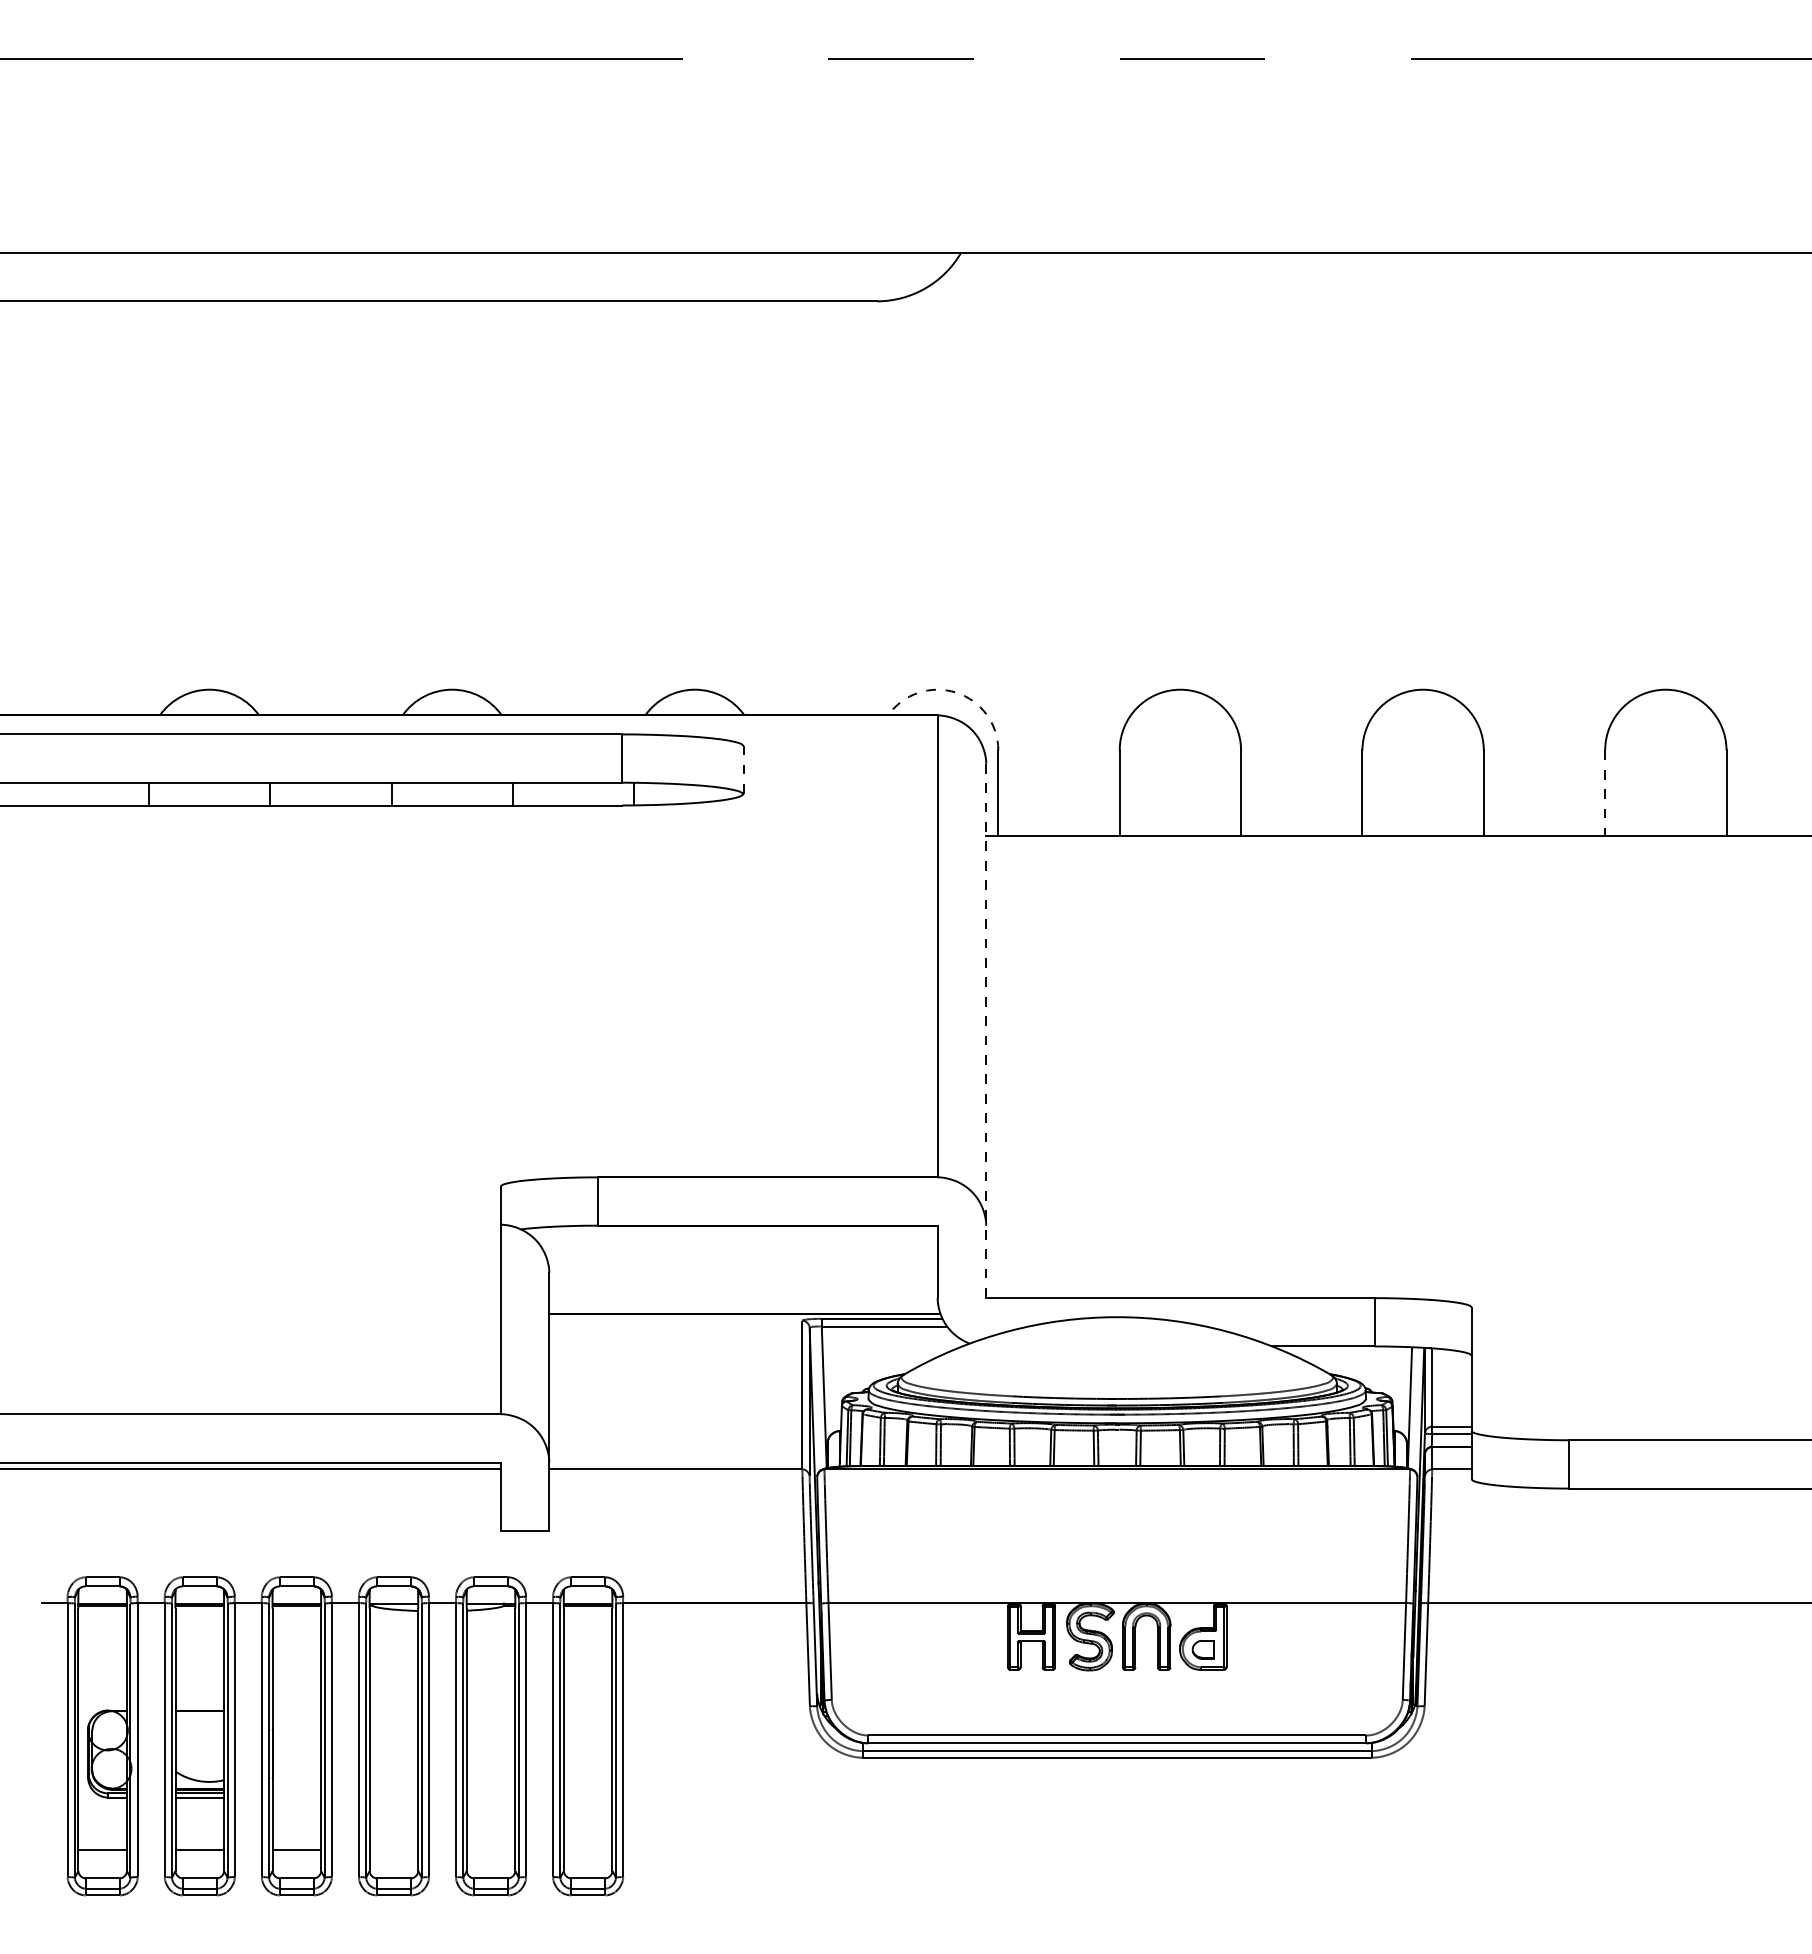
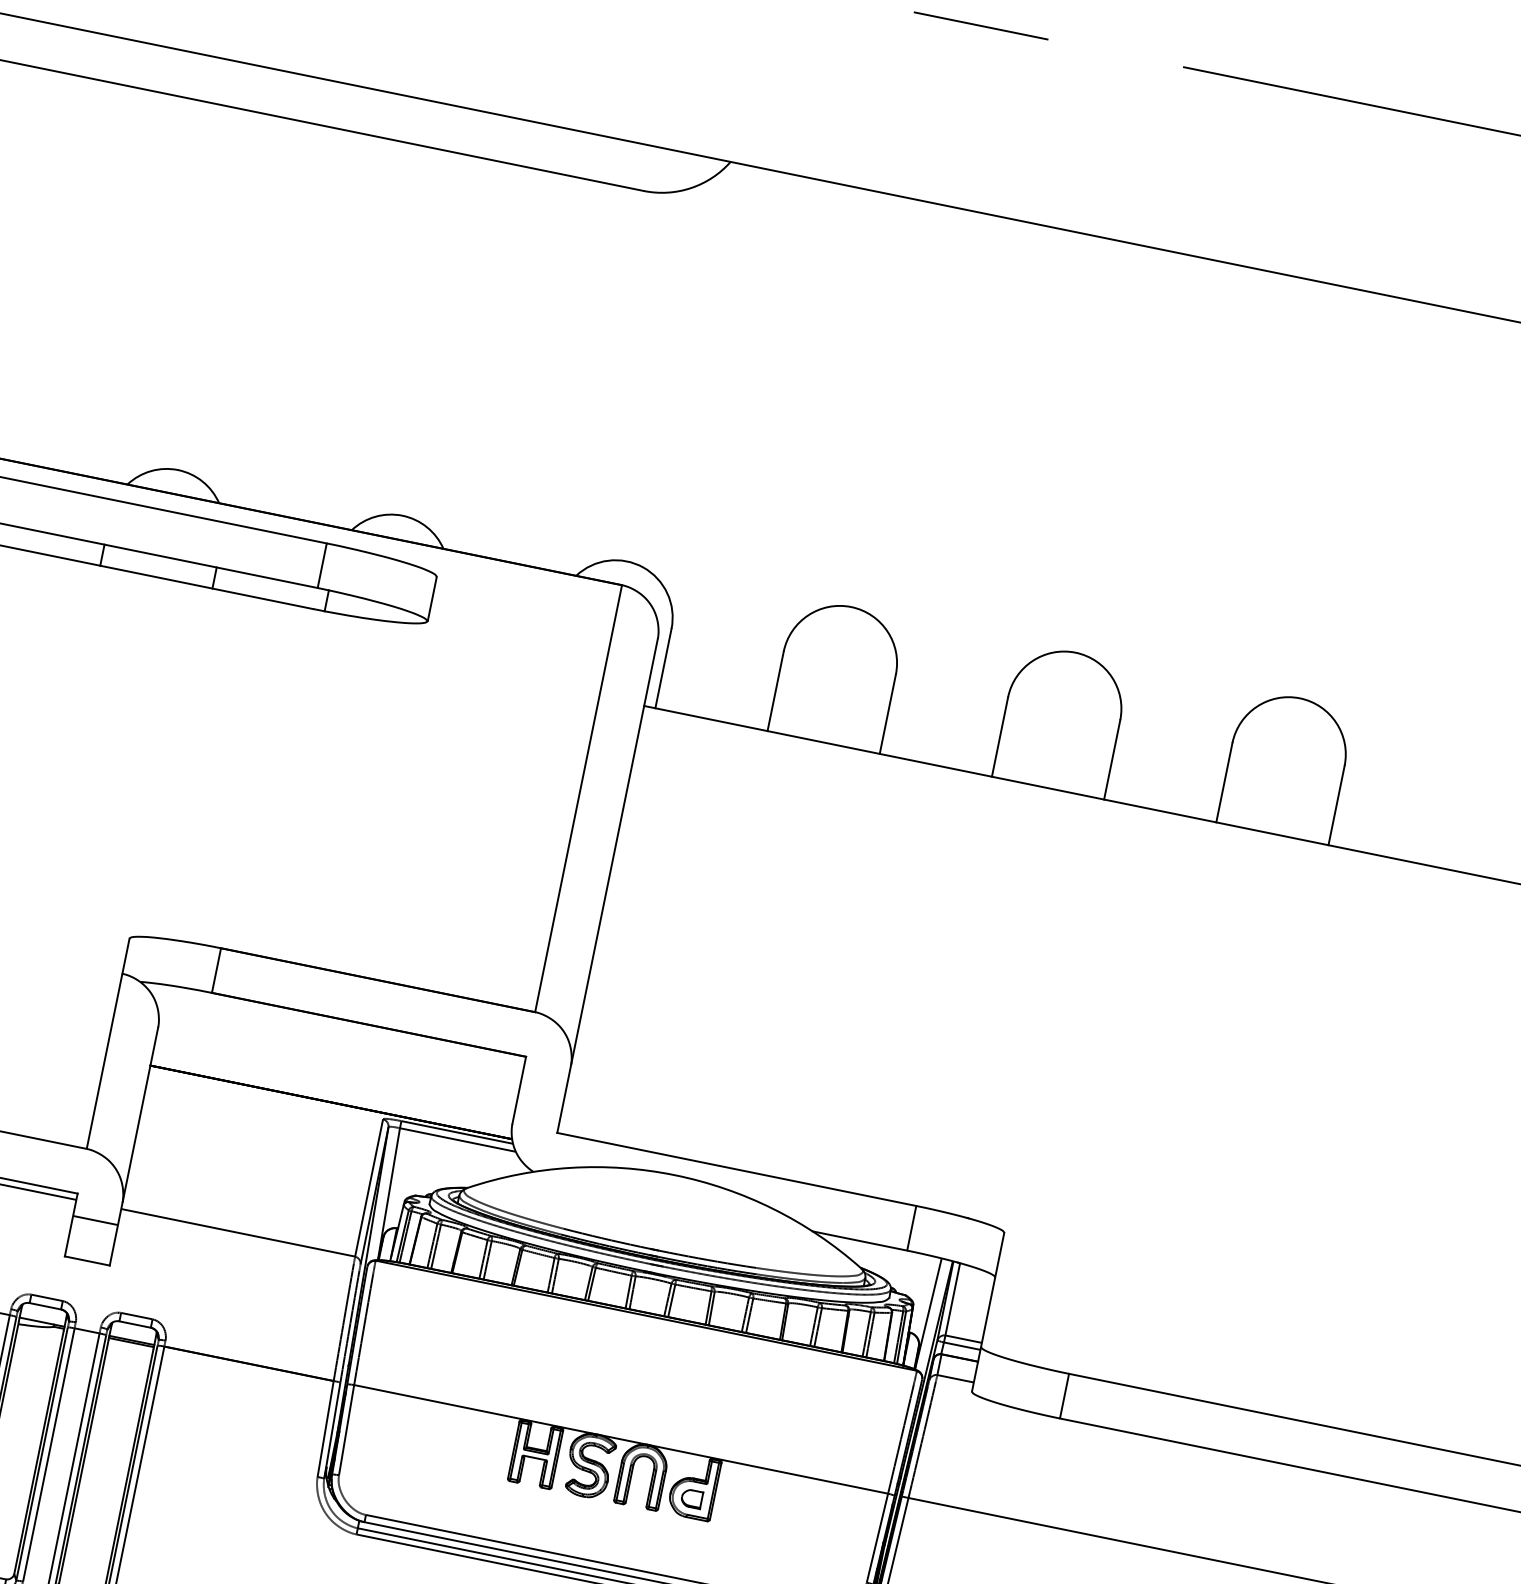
arc: (955, 692) -> (642, 567), dashed -> solid
line: (743, 770) -> (432, 599), dashed -> solid
line: (1605, 793) -> (1224, 782), dashed -> solid
line: (986, 1031) -> (607, 886), dashed -> solid
line: (524, 1486) -> (95, 1220), added

